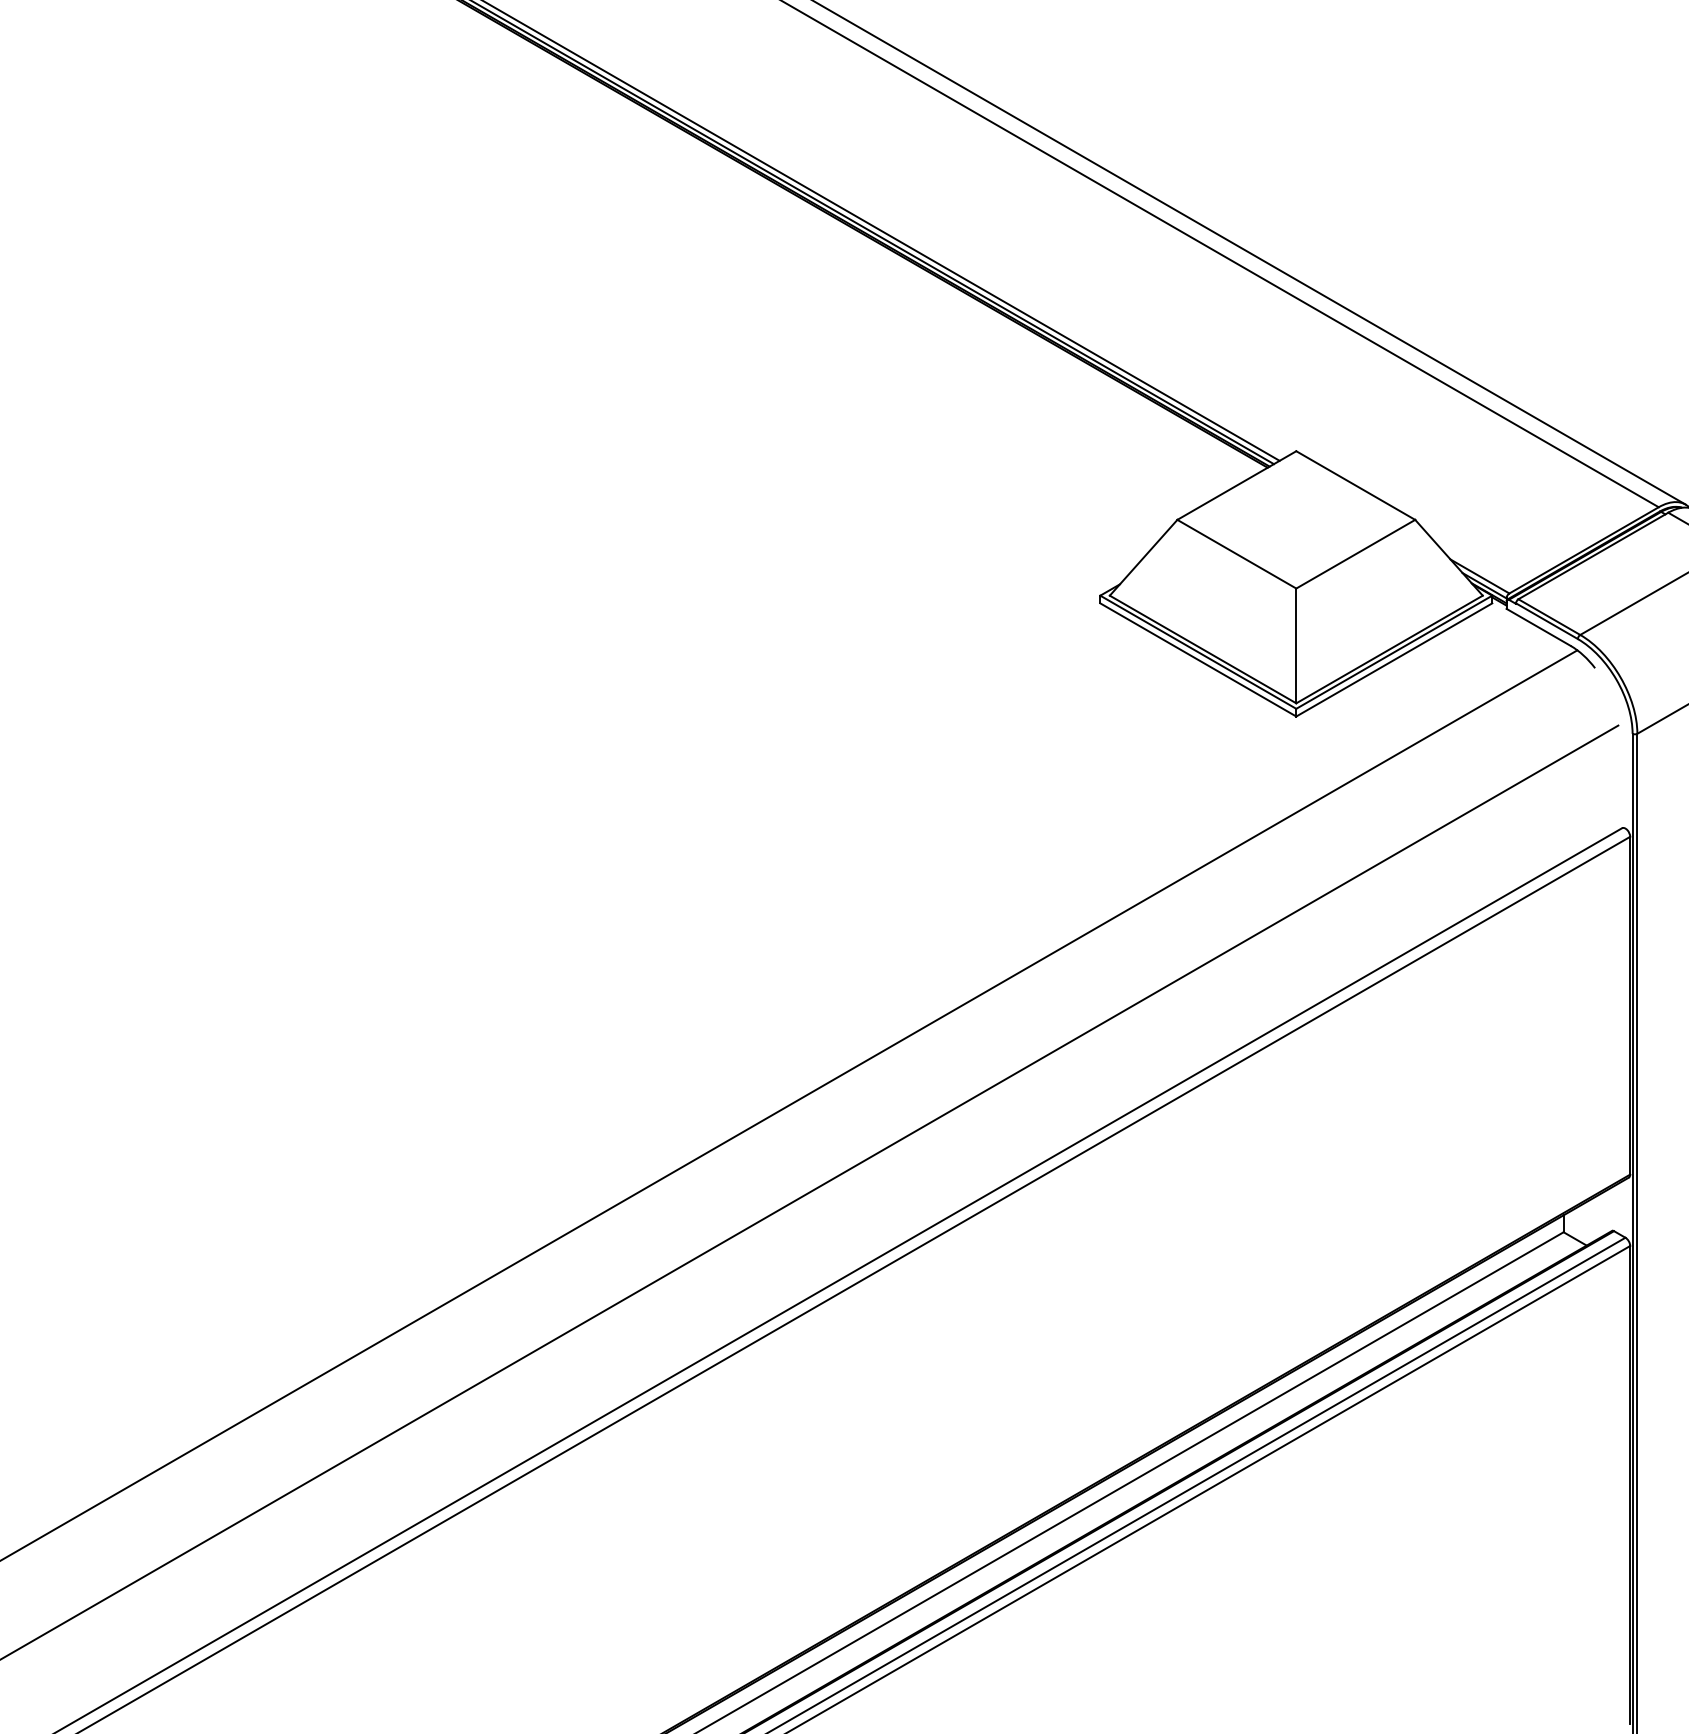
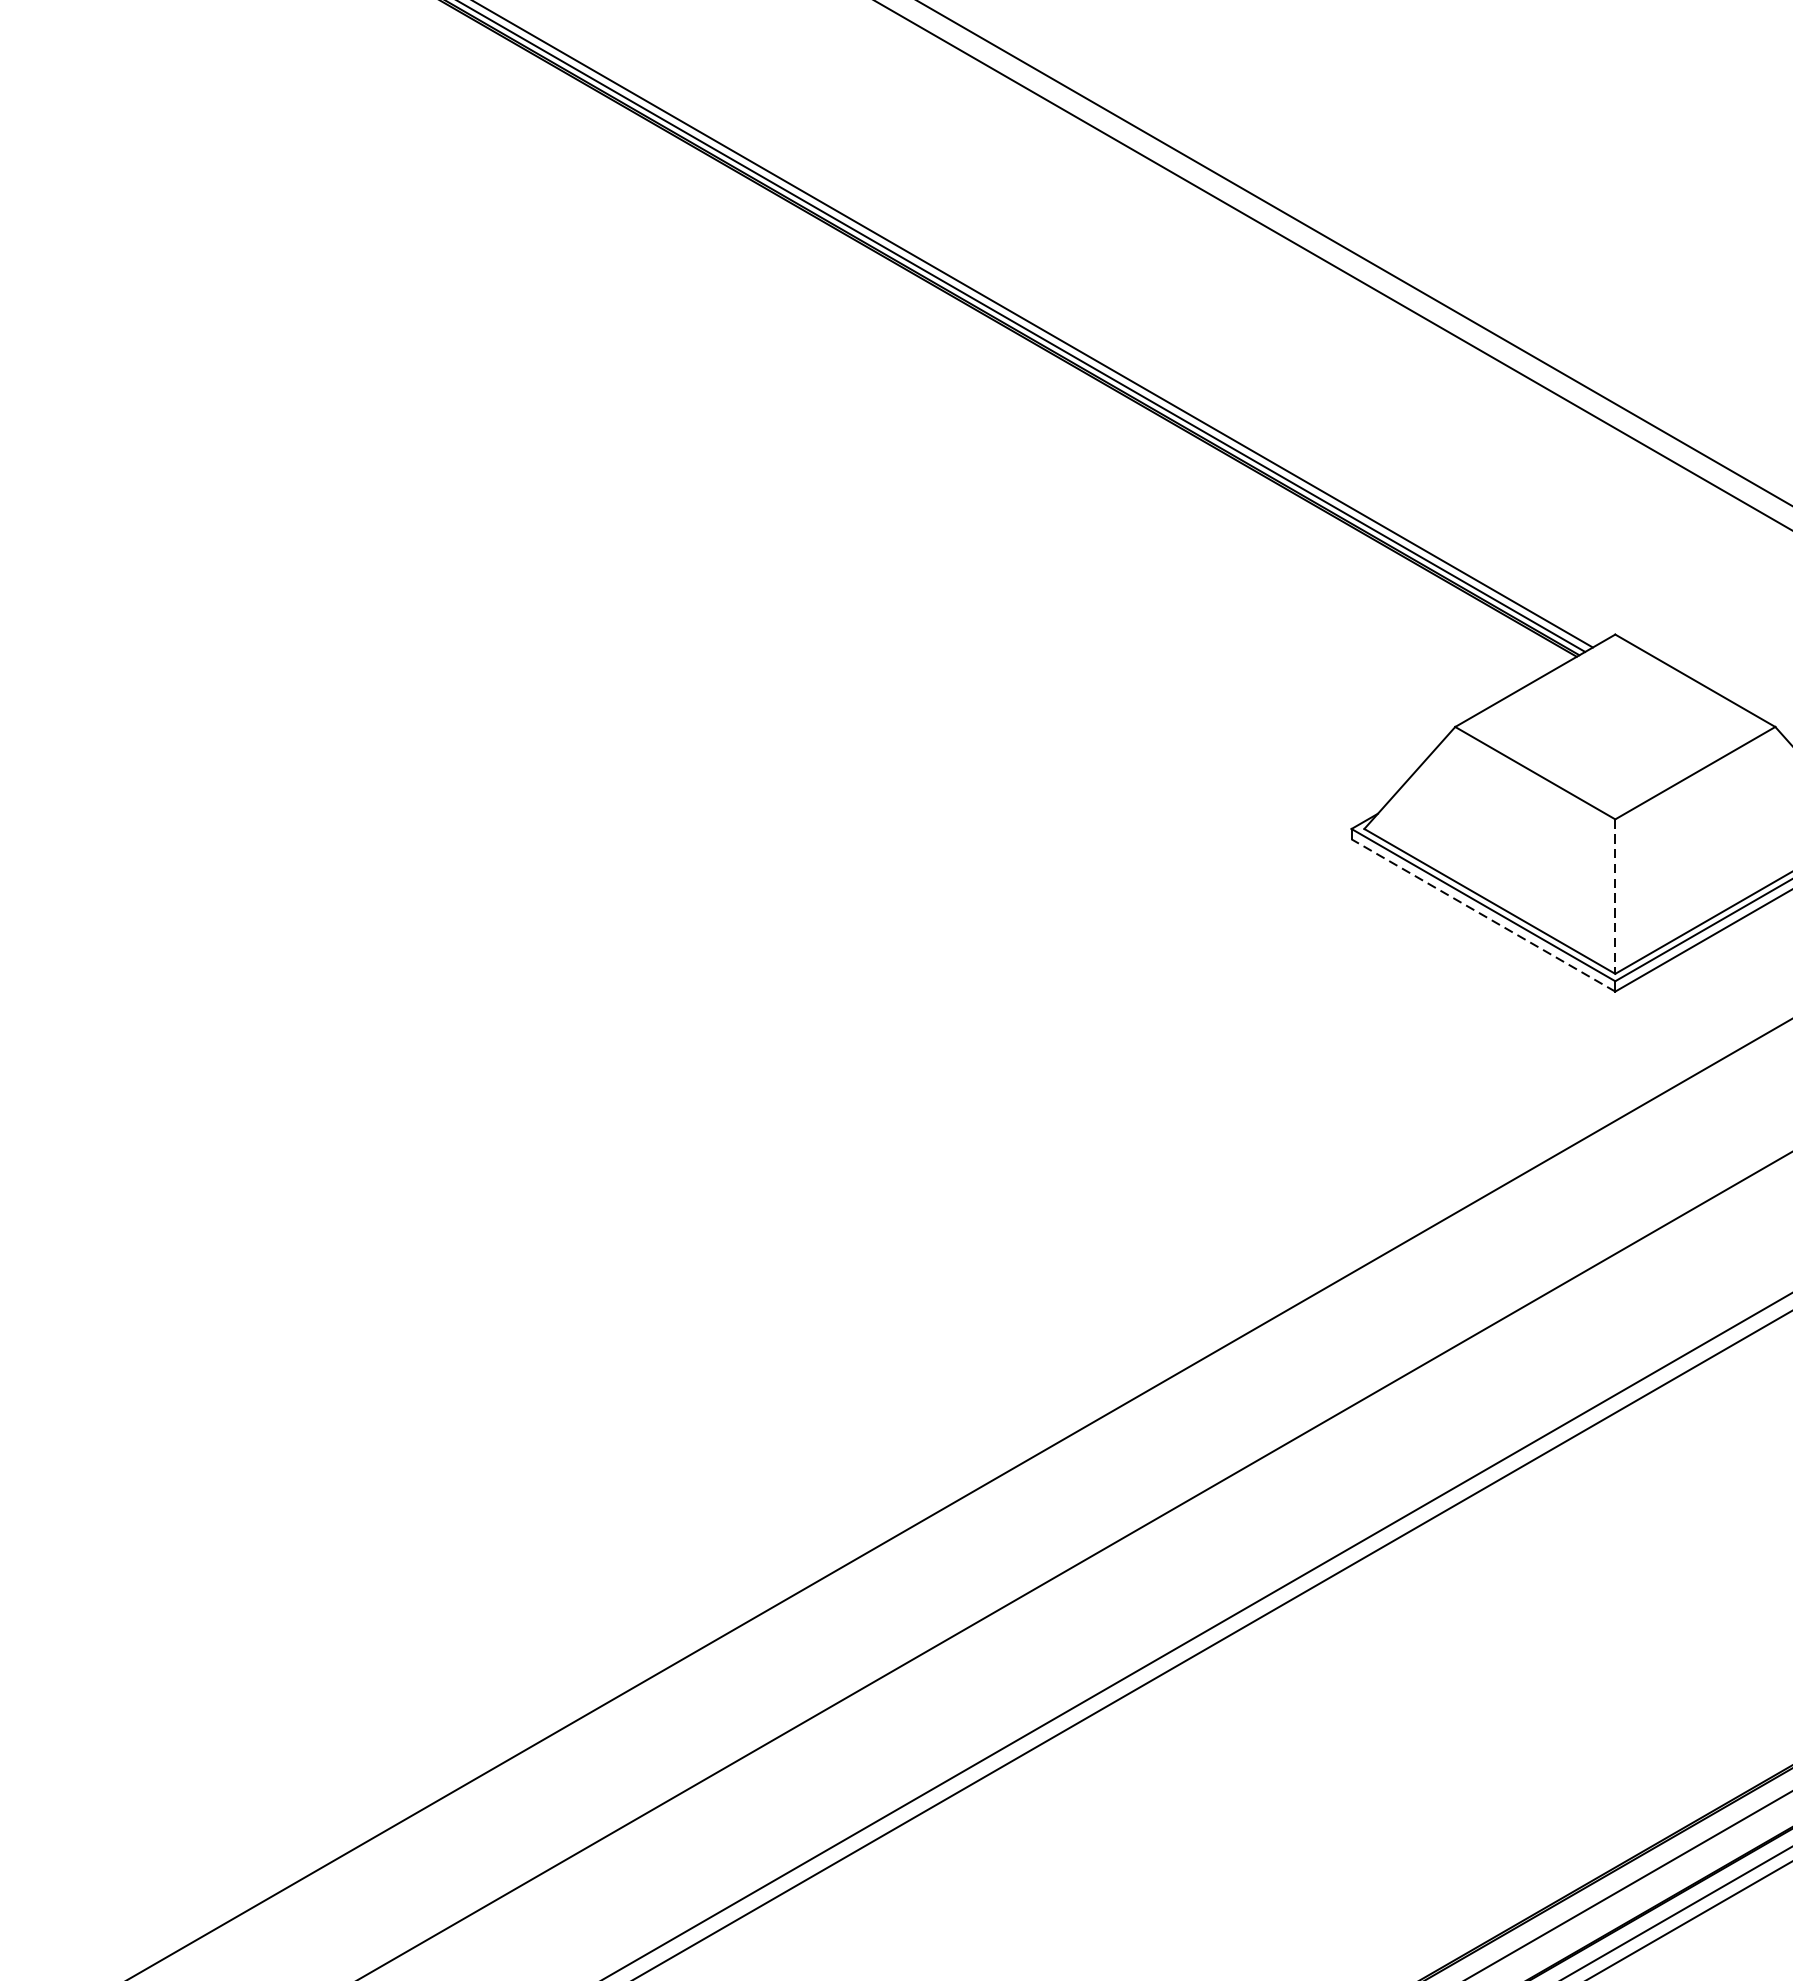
line: (1296, 646) -> (1615, 897), solid -> dashed
line: (1197, 659) -> (1482, 914), solid -> dashed

